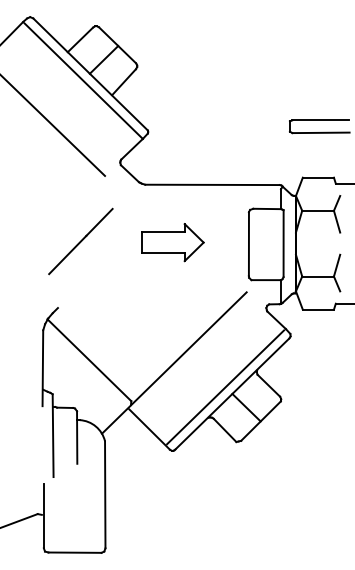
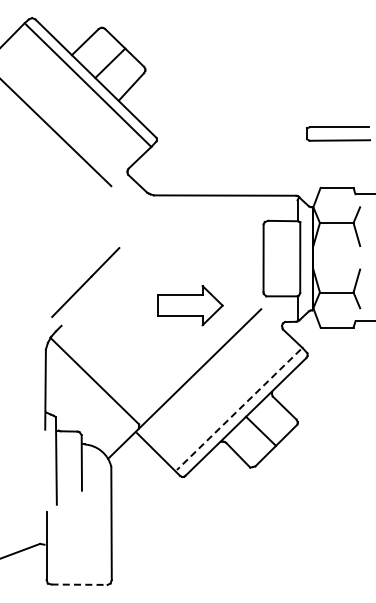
line: (80, 241) -> (85, 282), moved
part: (173, 242) -> (190, 305), moved
line: (225, 388) -> (238, 410), solid -> dashed
line: (75, 552) -> (80, 584), solid -> dashed

